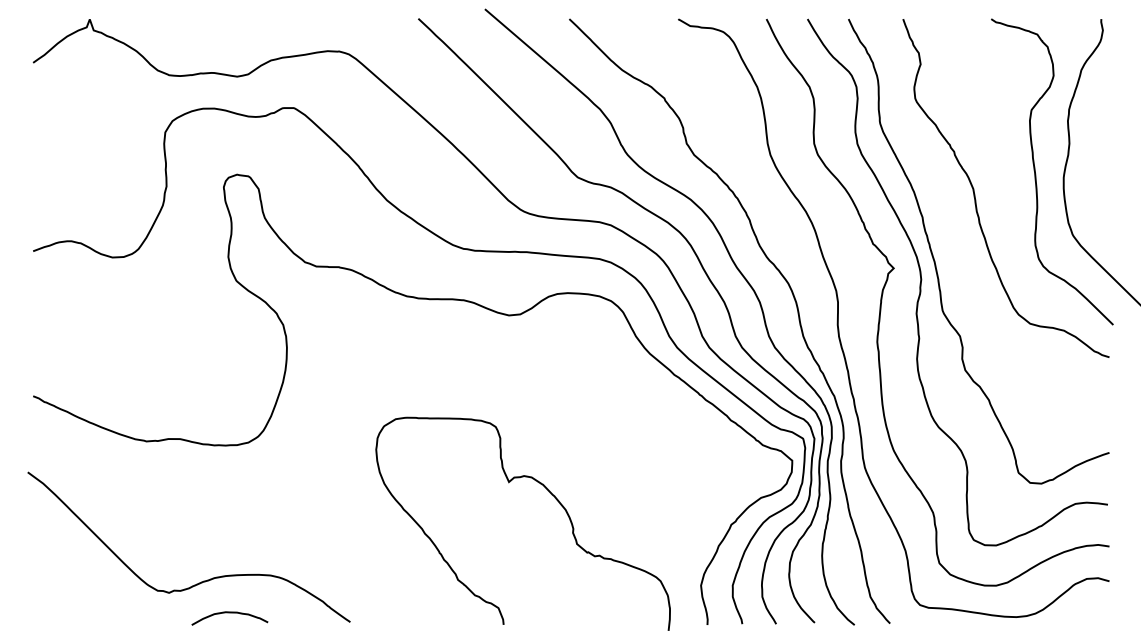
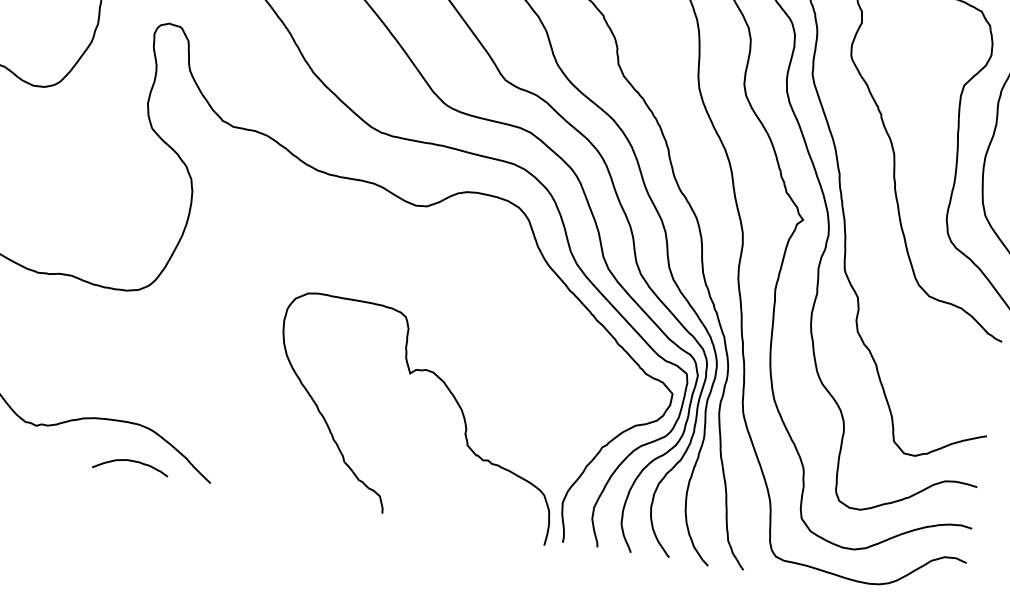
curve: (555, 499) -> (453, 398), moved
curve: (229, 613) -> (131, 461), moved

